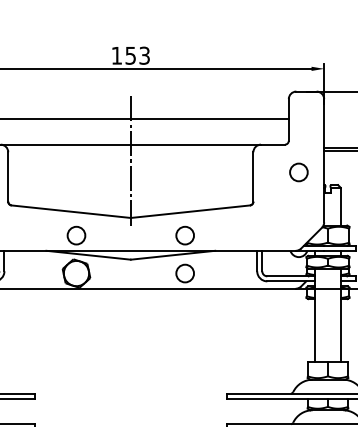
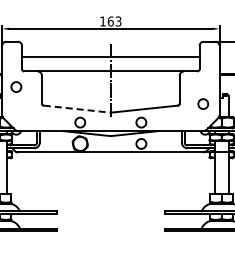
text: (130, 55) -> (110, 21), 153 -> 163
circle: (299, 171) -> (203, 103), moved
line: (71, 212) -> (77, 109), solid -> dashed

